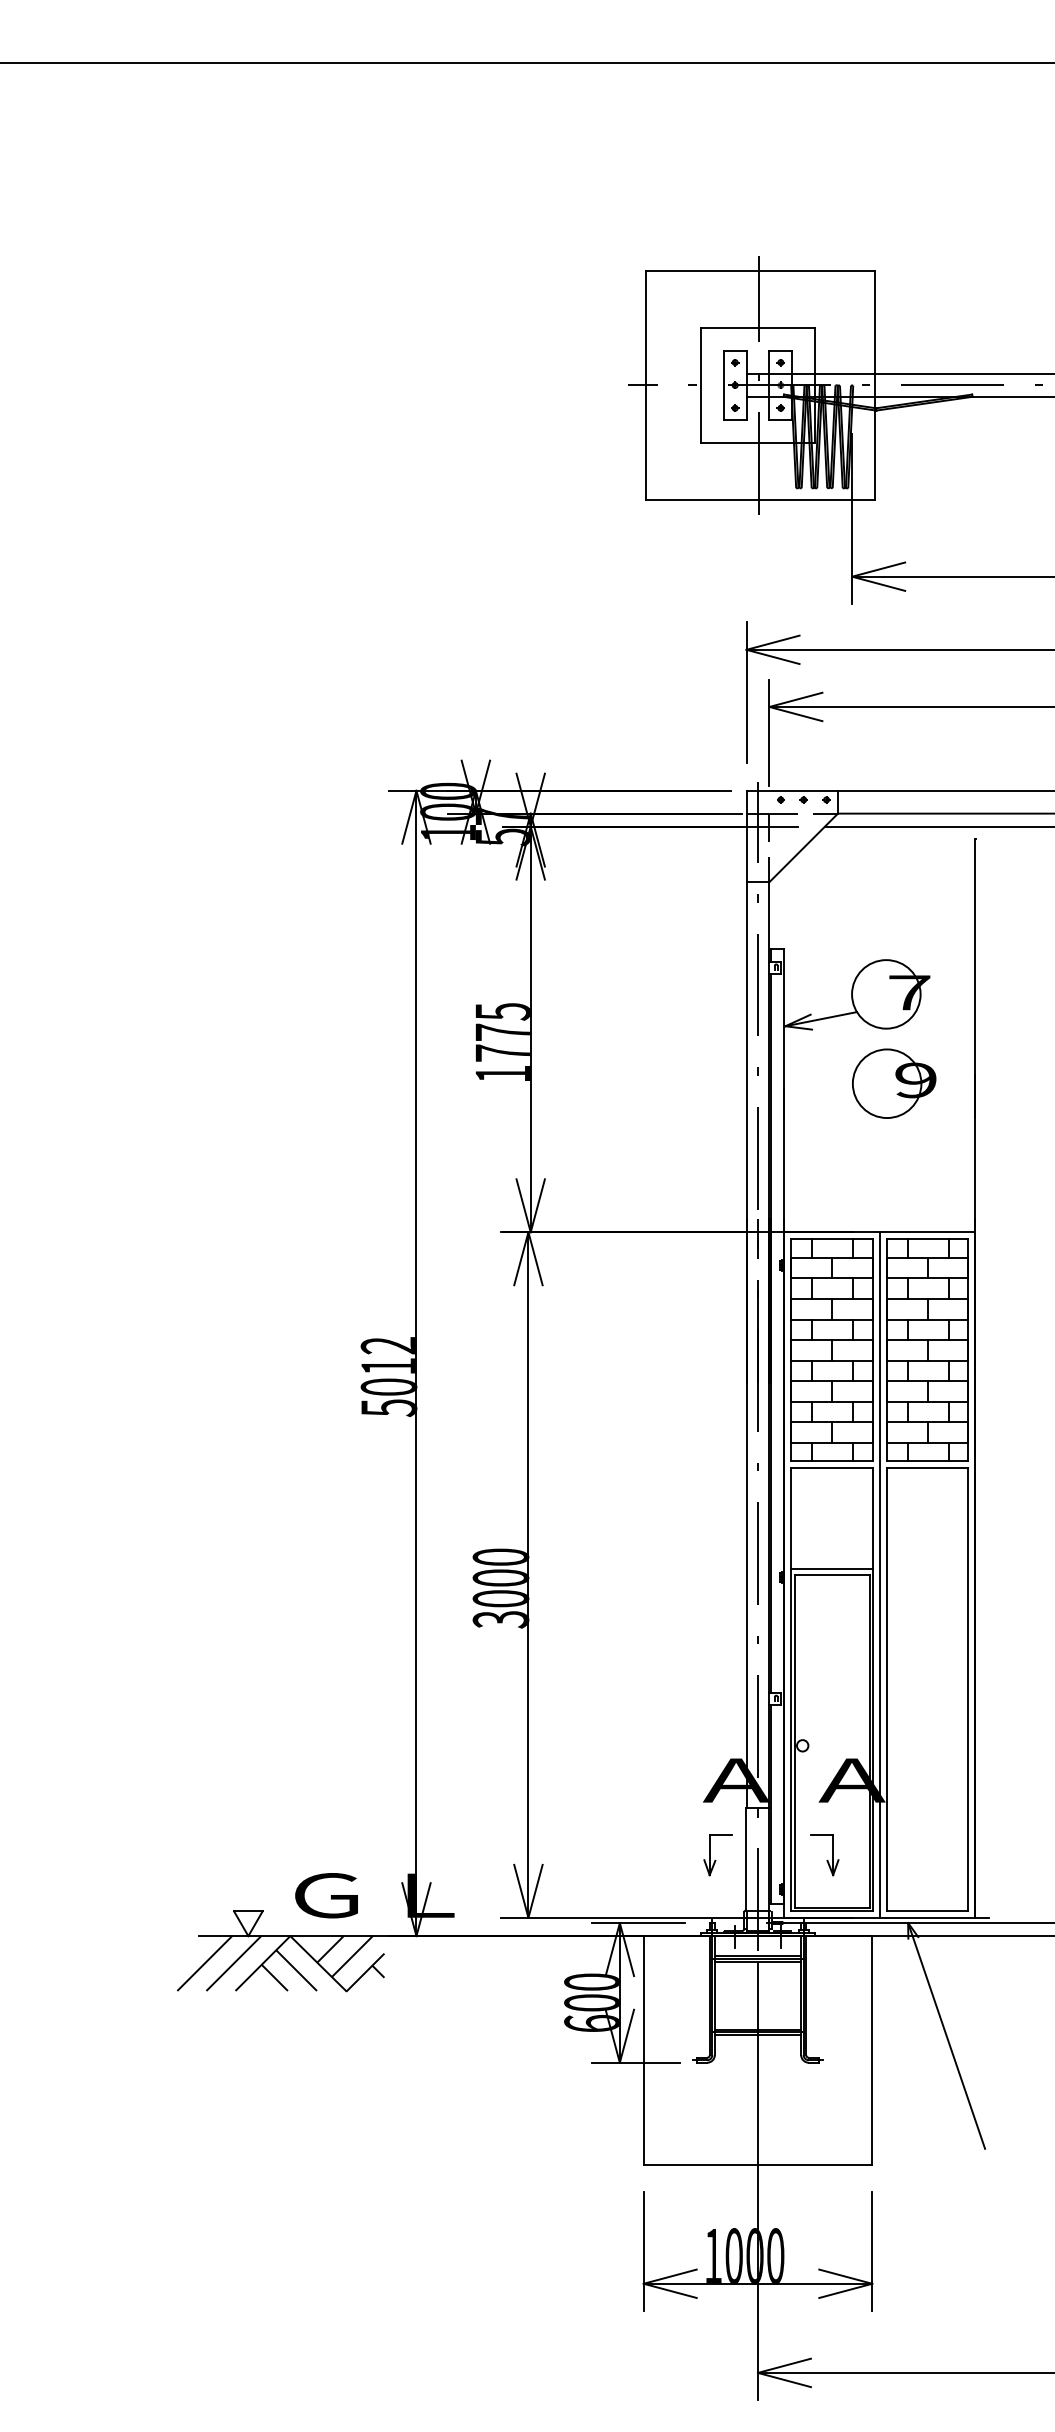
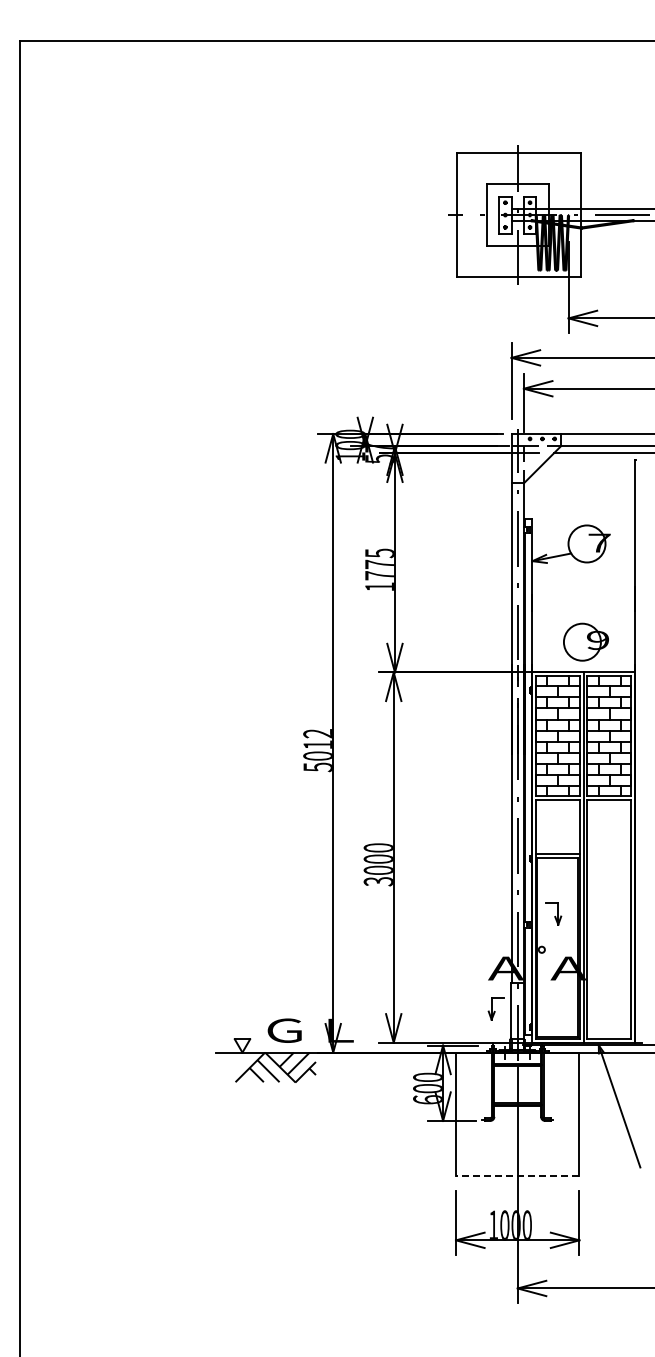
part: (892, 1082) -> (585, 641), moved
part: (824, 1854) -> (553, 913), moved
line: (203, 1963) -> (218, 1067), removed
line: (233, 1963) -> (234, 1067), removed
line: (757, 2165) -> (517, 1176), solid -> dashed

